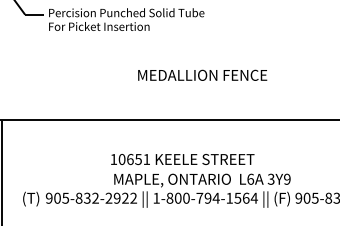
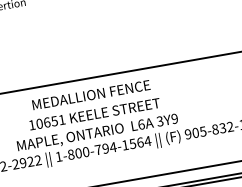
text: (202, 74) -> (91, 94), moved
text: (182, 159) -> (94, 114), moved

